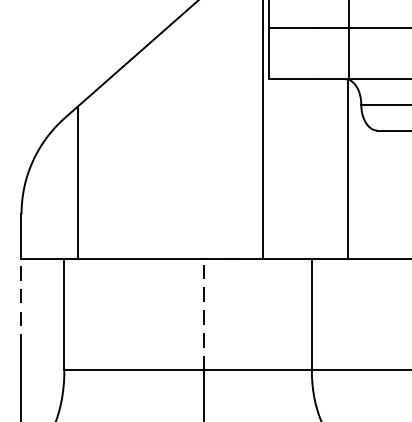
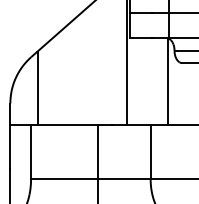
line: (21, 303) -> (10, 146), dashed -> solid
line: (203, 315) -> (98, 152), dashed -> solid

